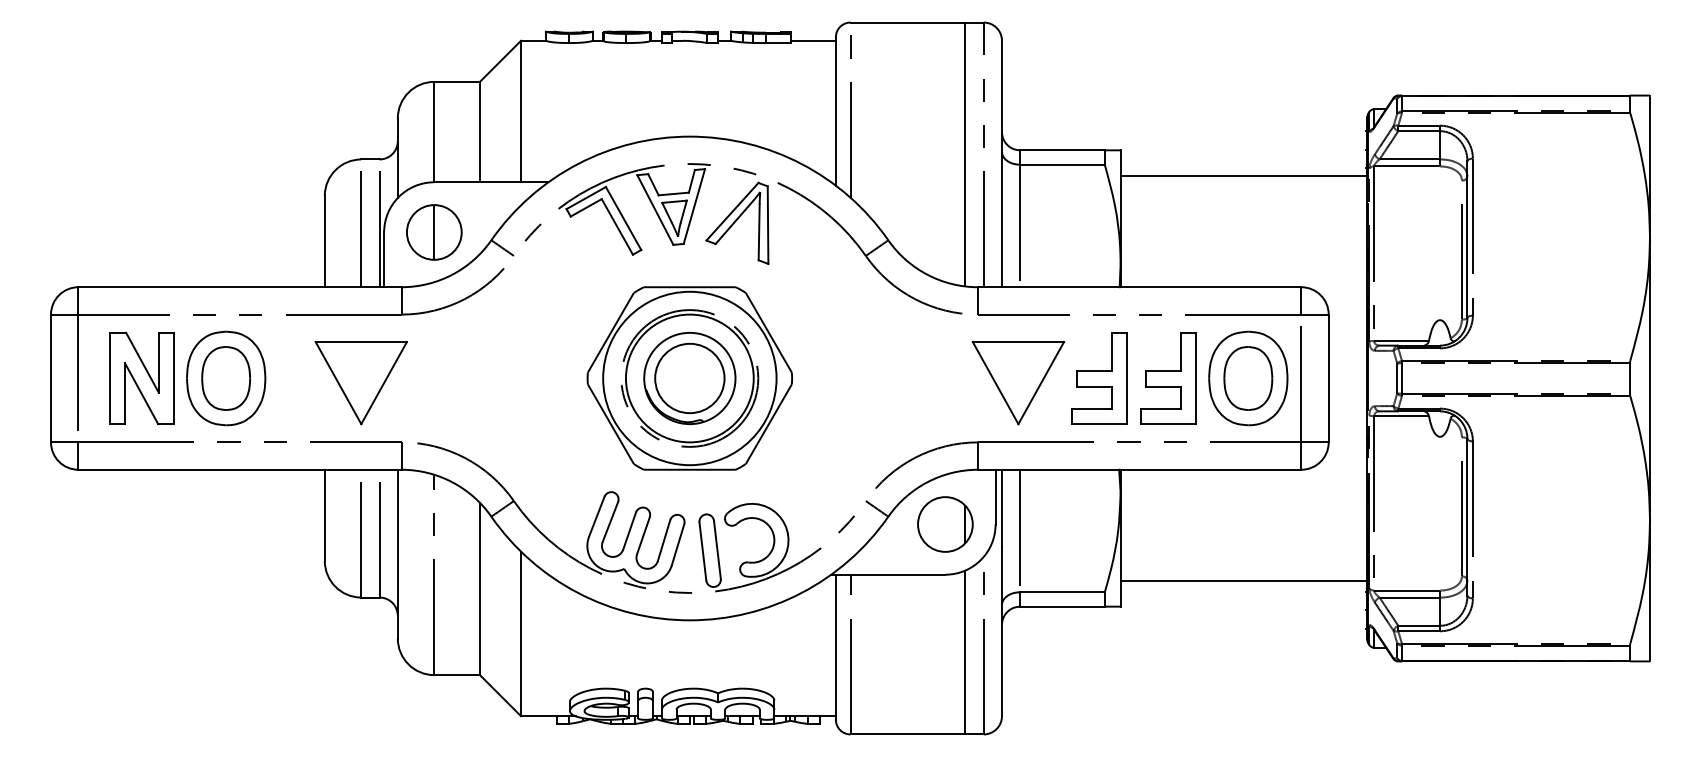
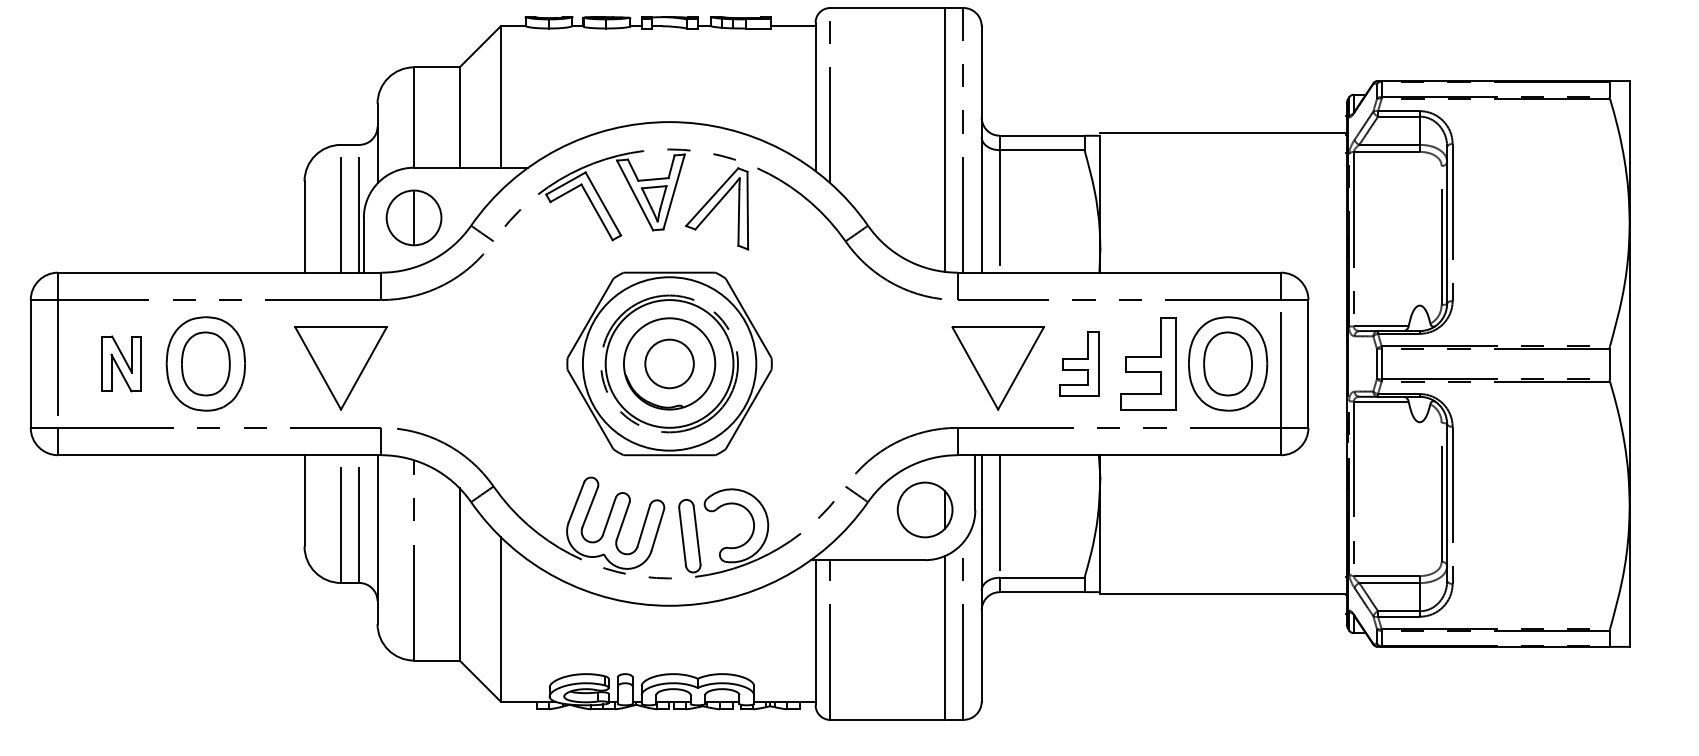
line: (1243, 175) -> (1223, 132), moved
part: (141, 378) -> (121, 363), size x0.6
circle: (689, 378) -> (669, 363), size x0.7
part: (1099, 378) -> (1079, 363), size x0.7
line: (1243, 581) -> (1223, 593), moved

